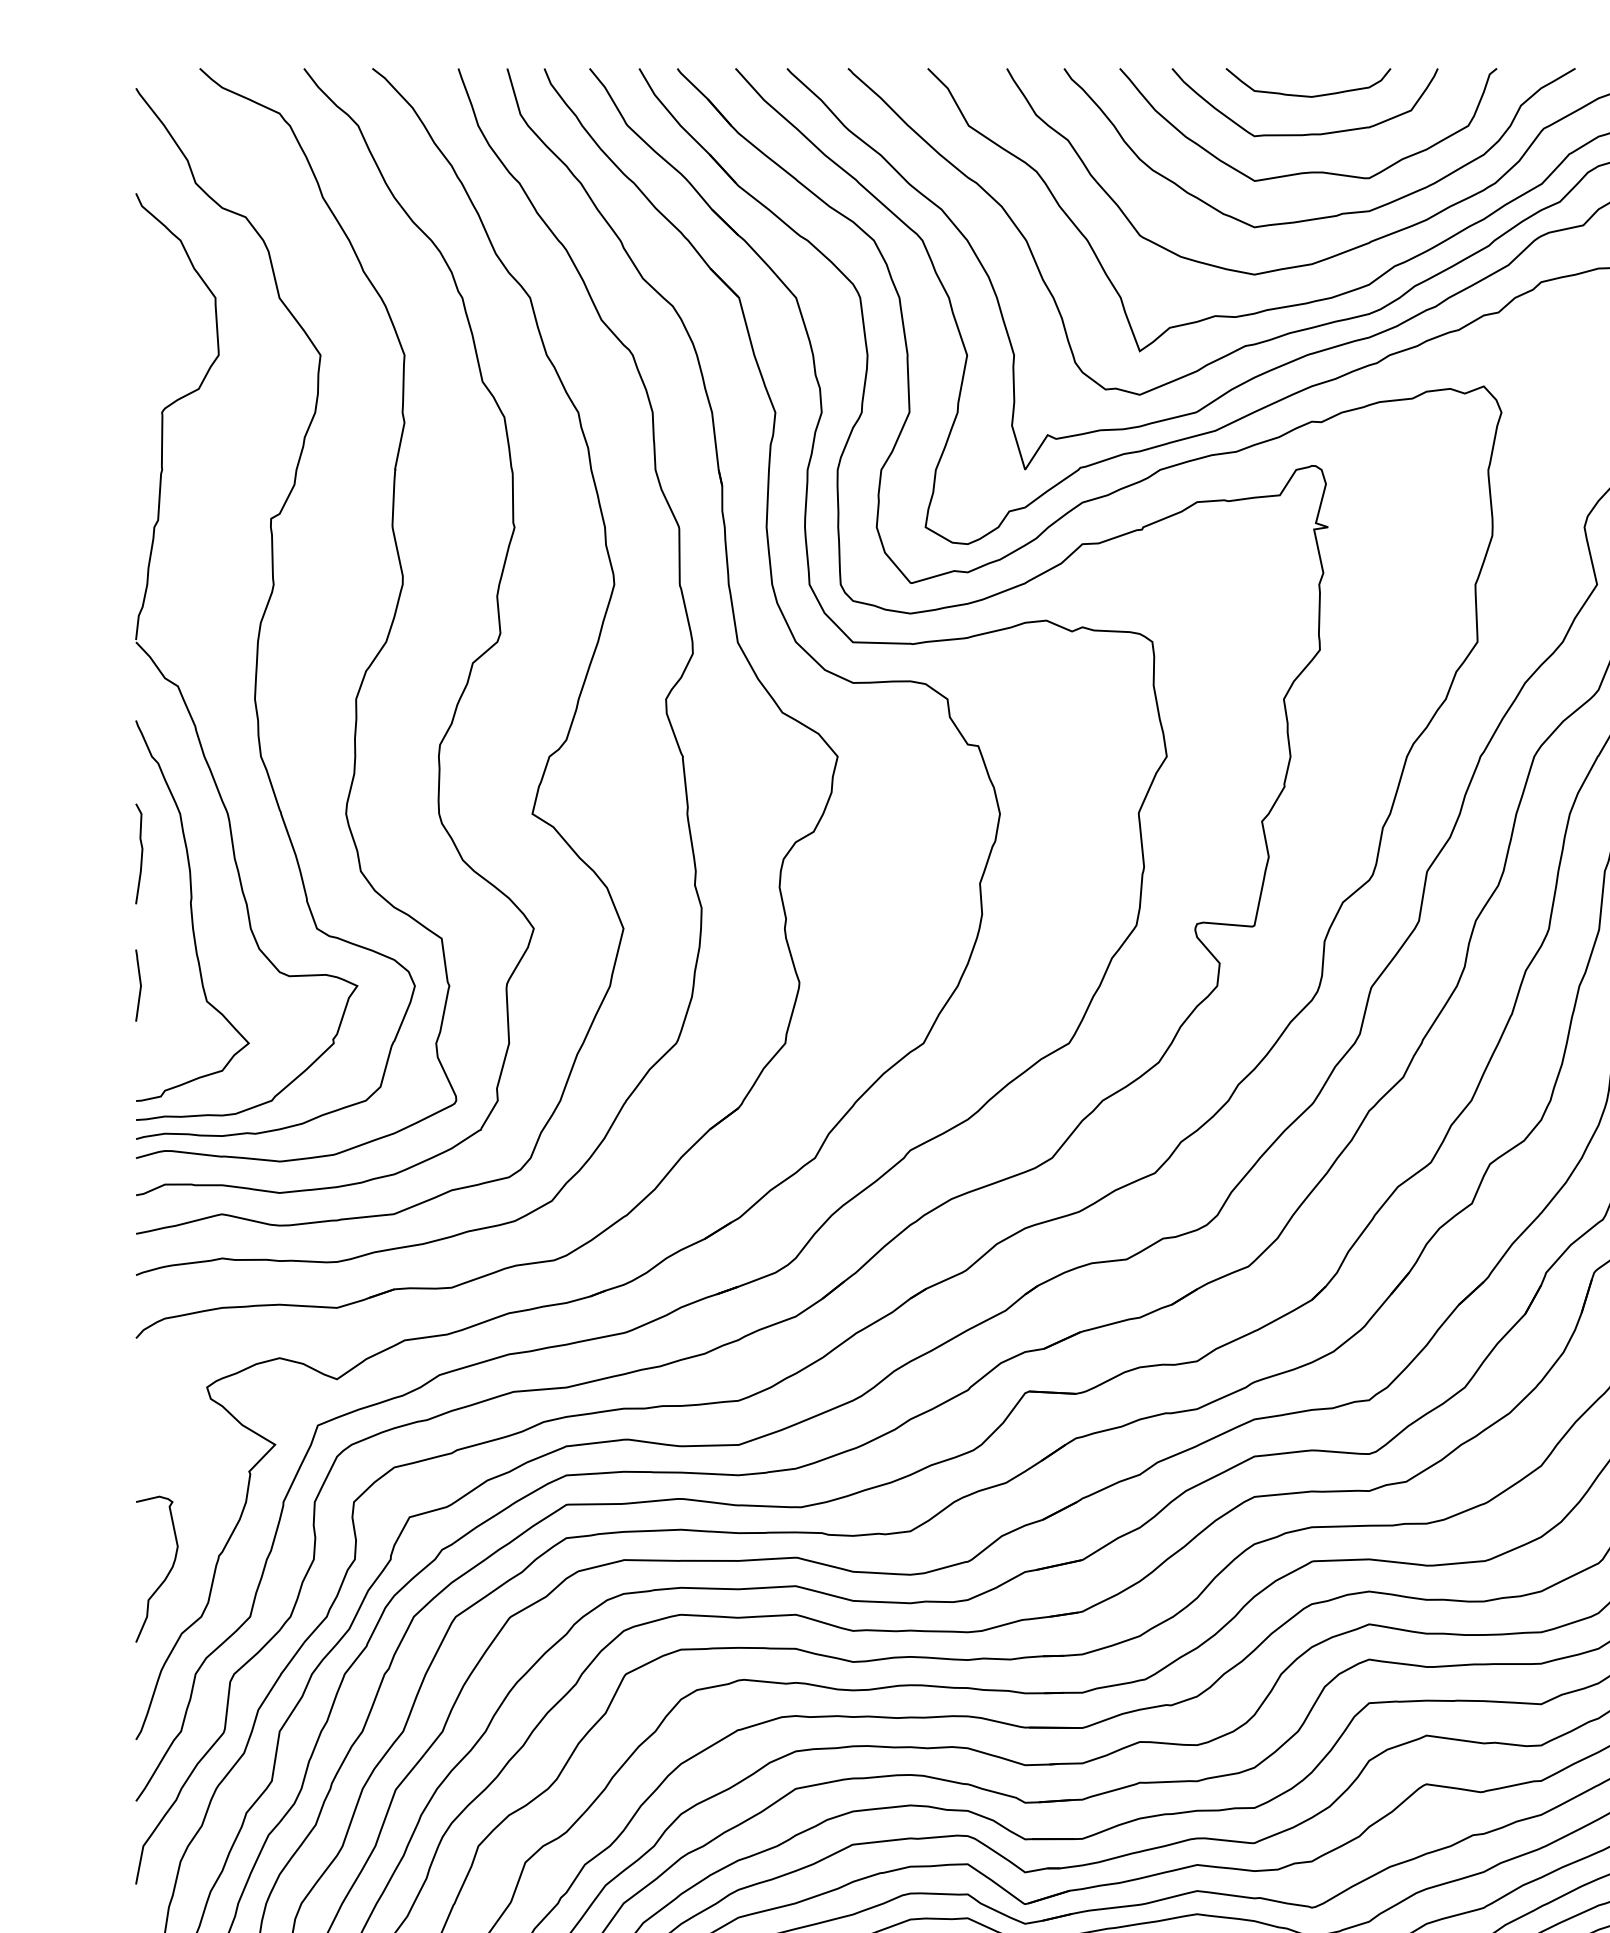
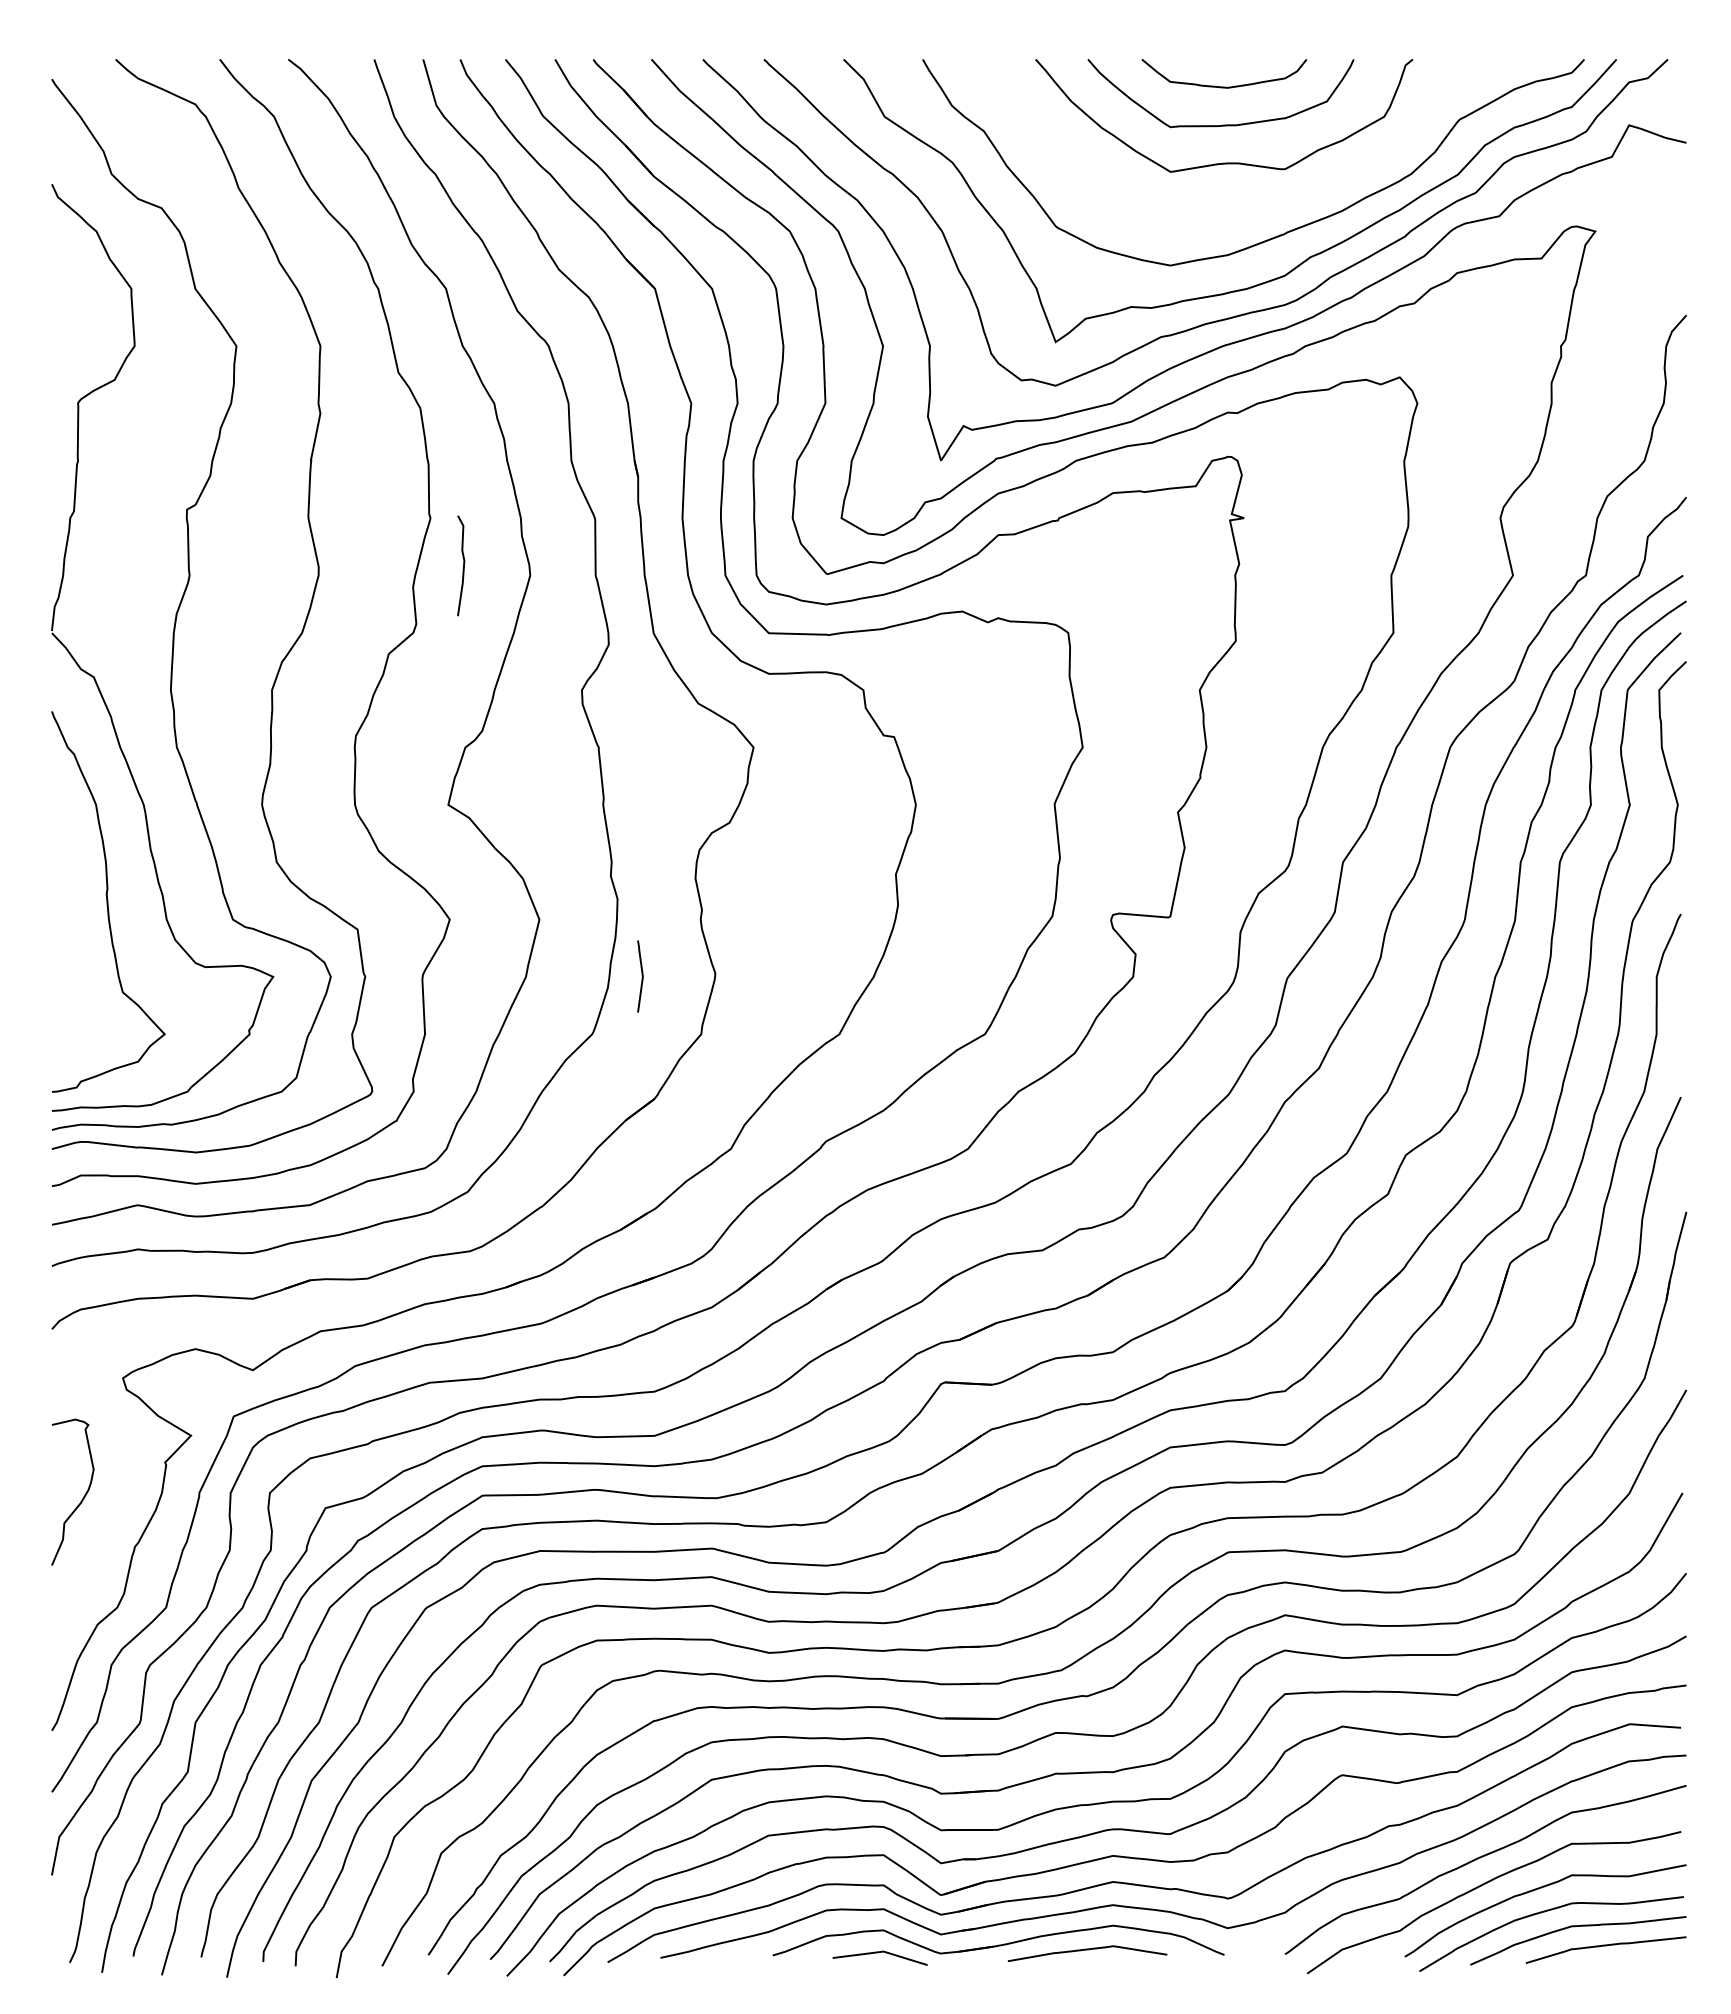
curve: (1330, 215) -> (1246, 206), removed
curve: (141, 853) -> (463, 565), moved
curve: (139, 984) -> (641, 975), moved
curve: (165, 1576) -> (81, 1499), moved

